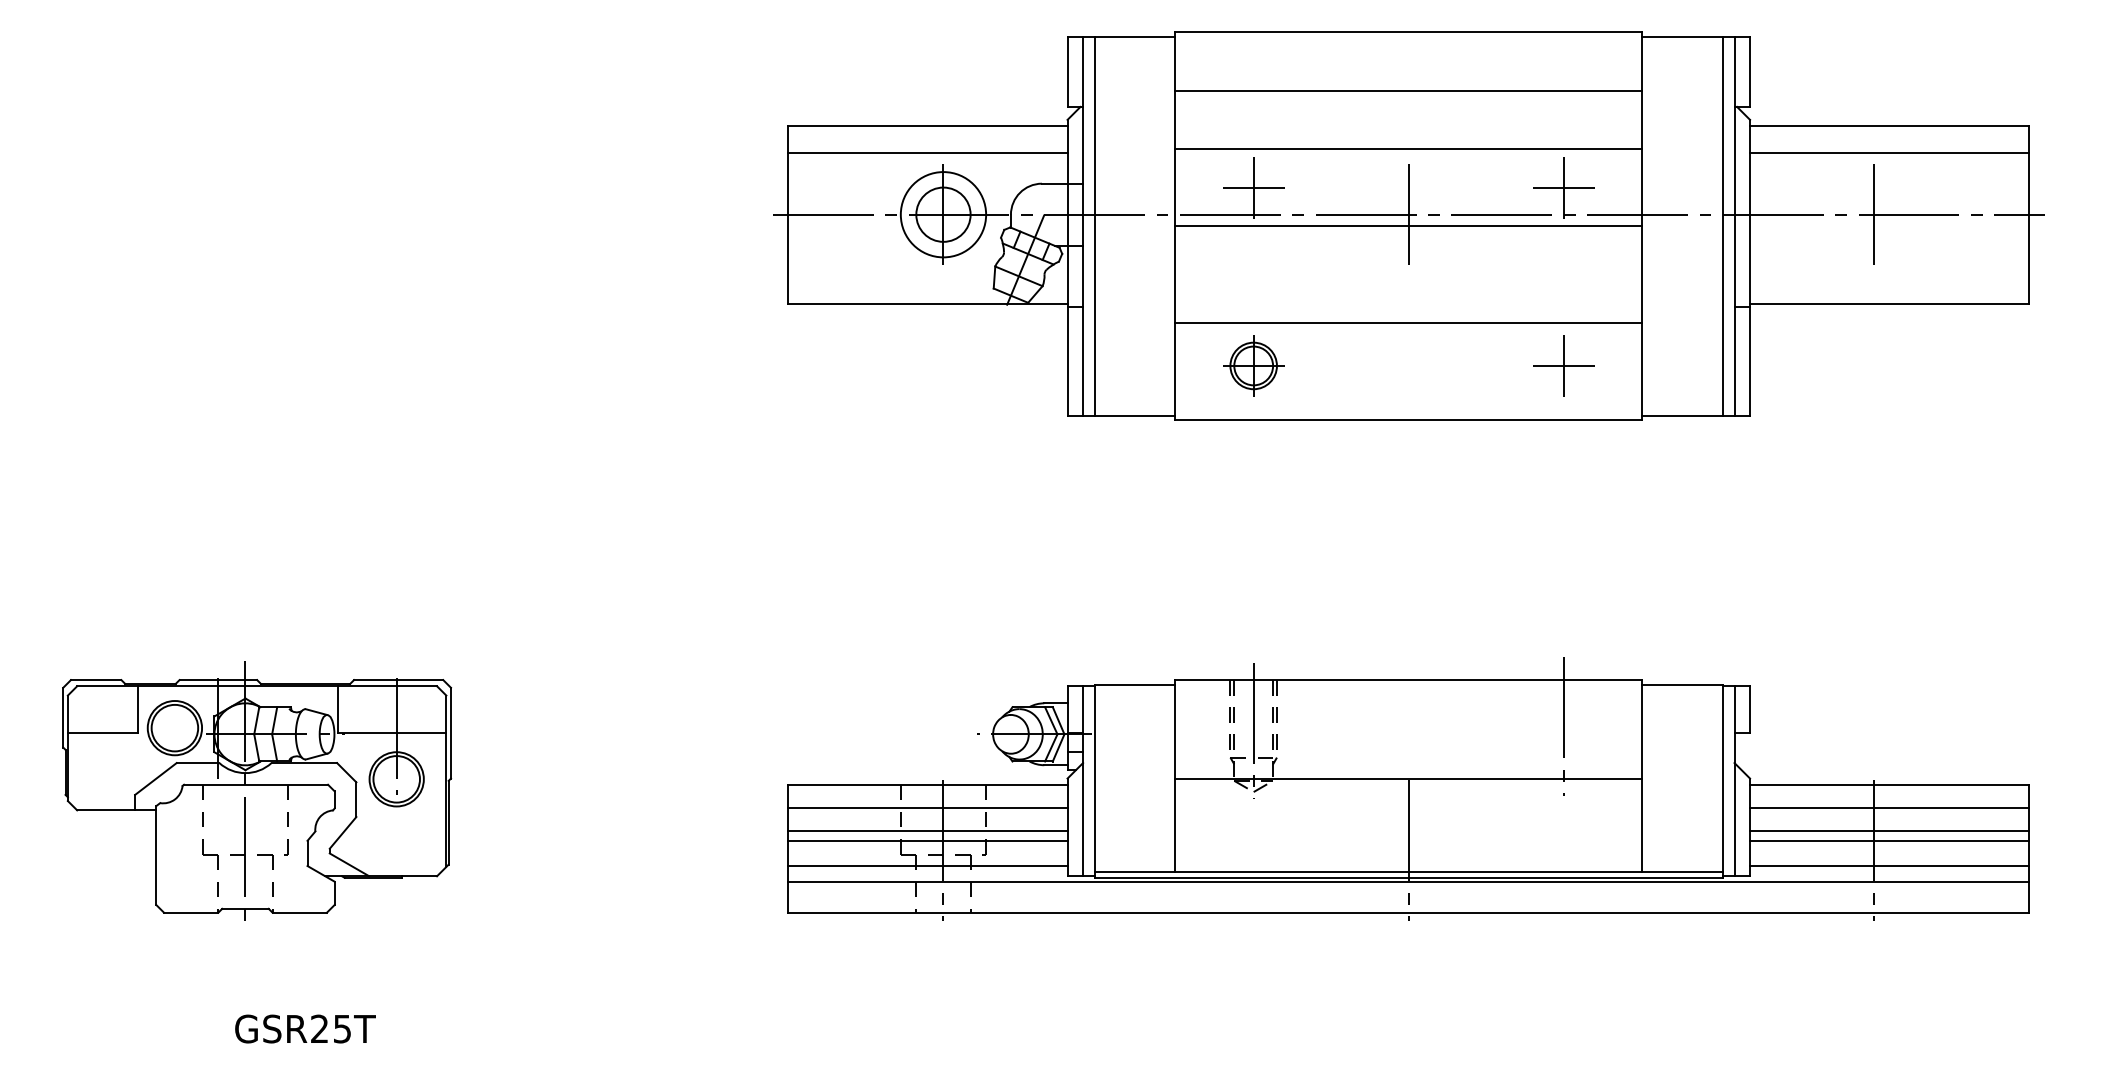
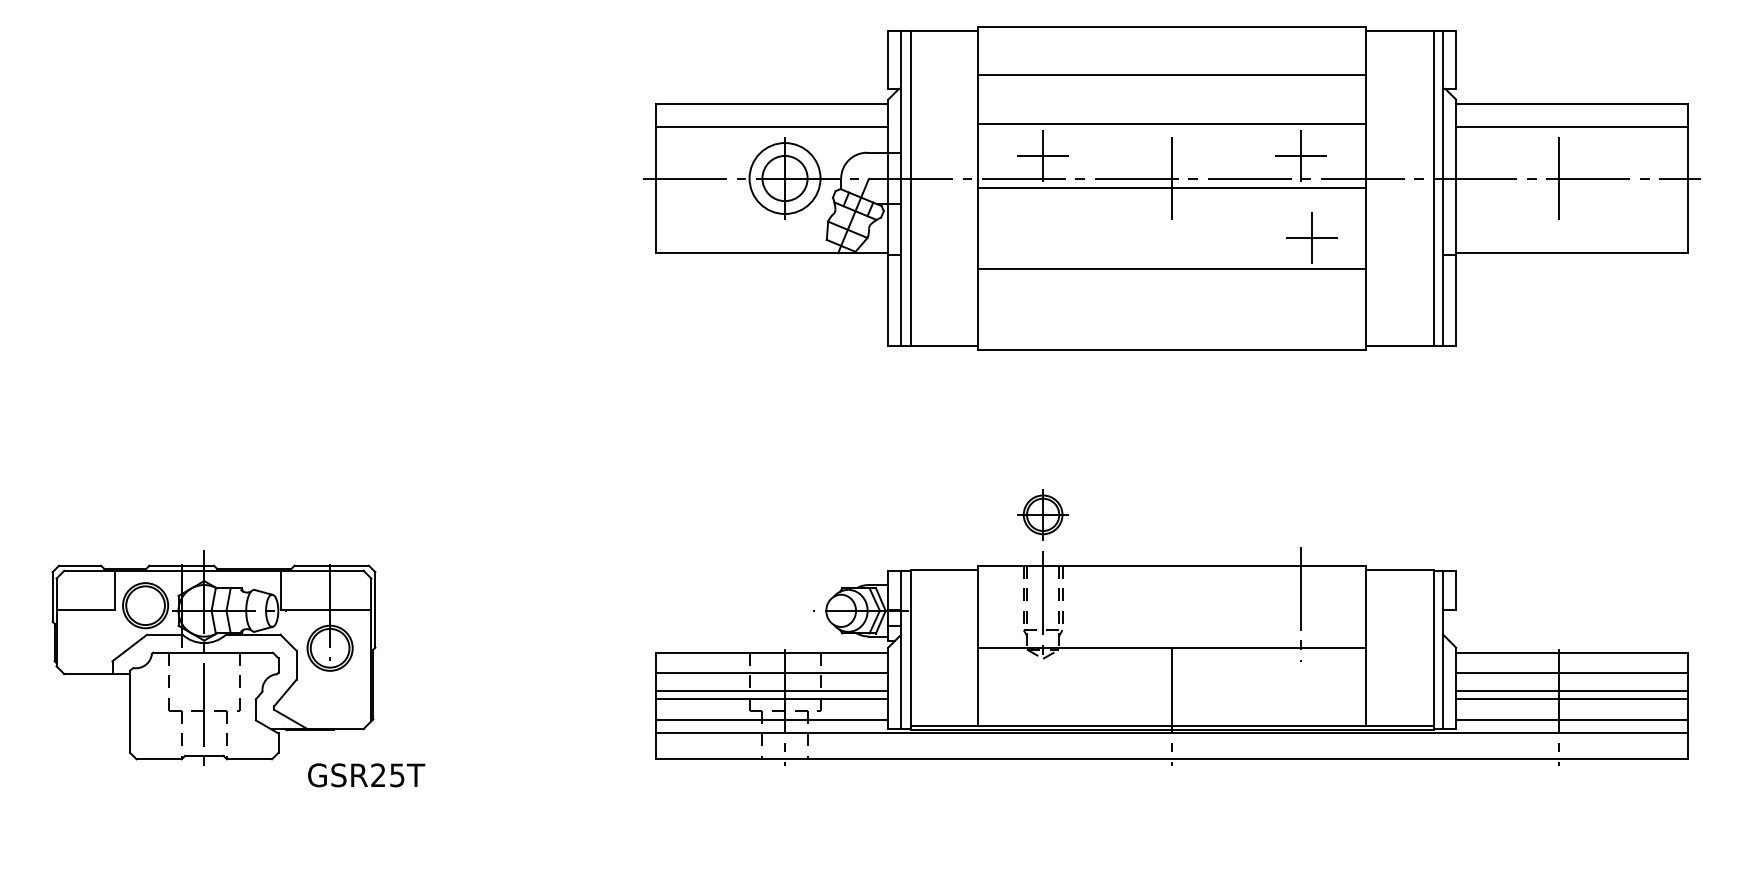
part: (1253, 365) -> (1042, 514), moved
part: (1563, 365) -> (1311, 237), moved
text: (305, 1028) -> (366, 774), moved

